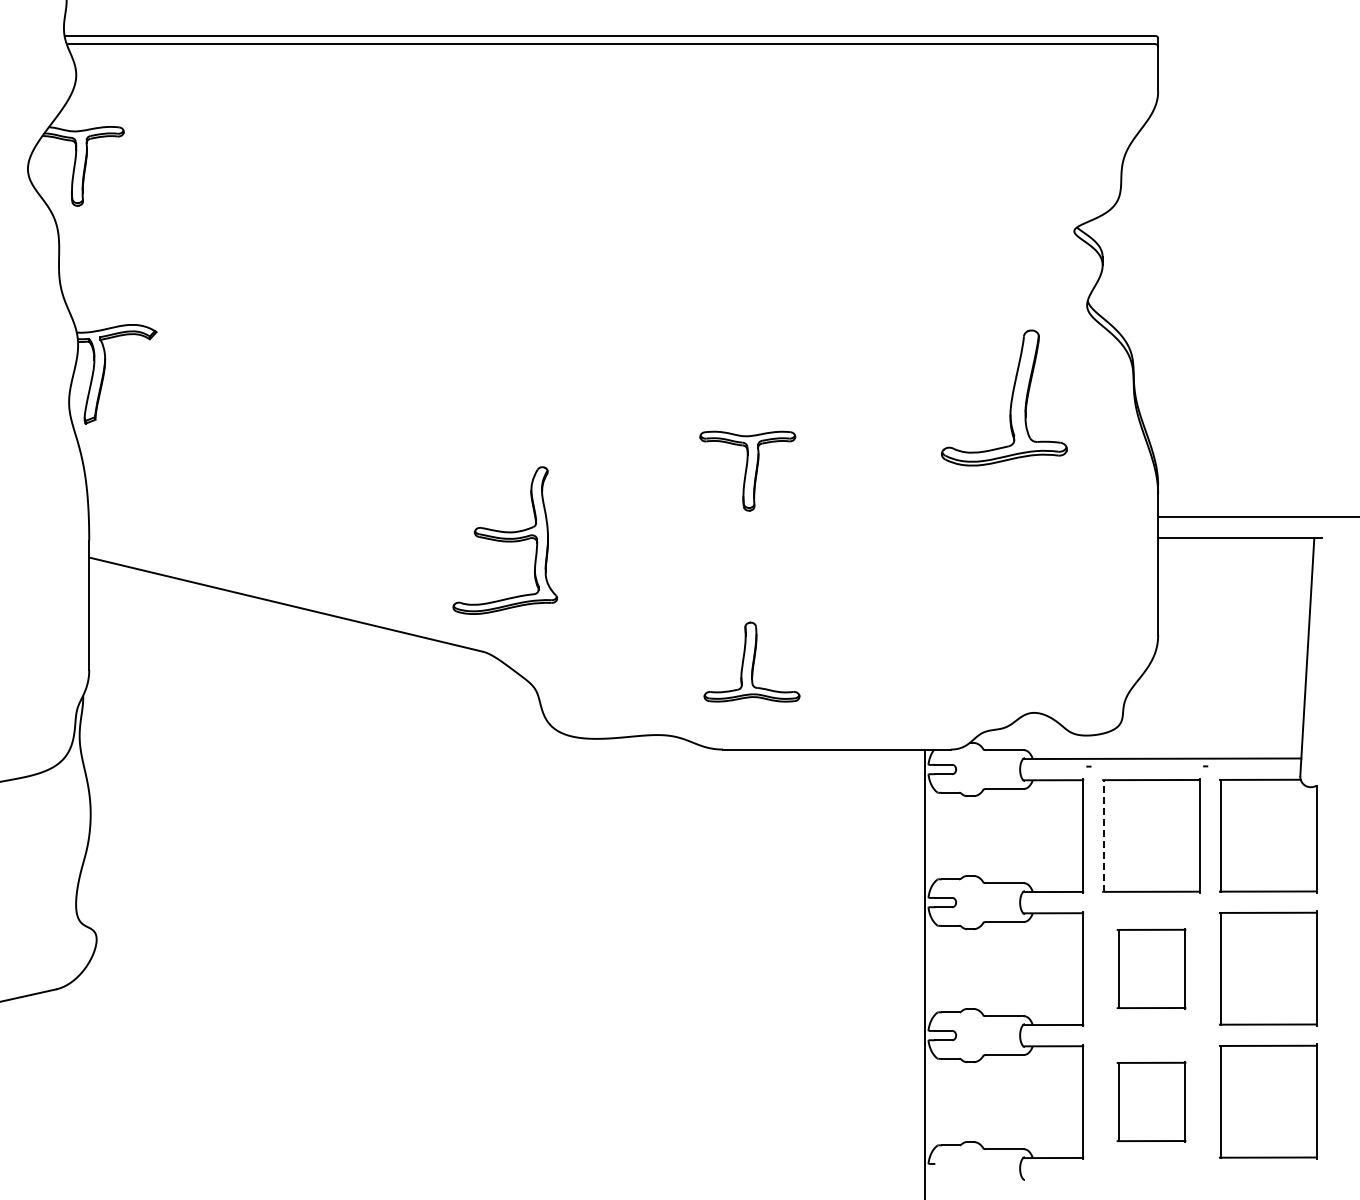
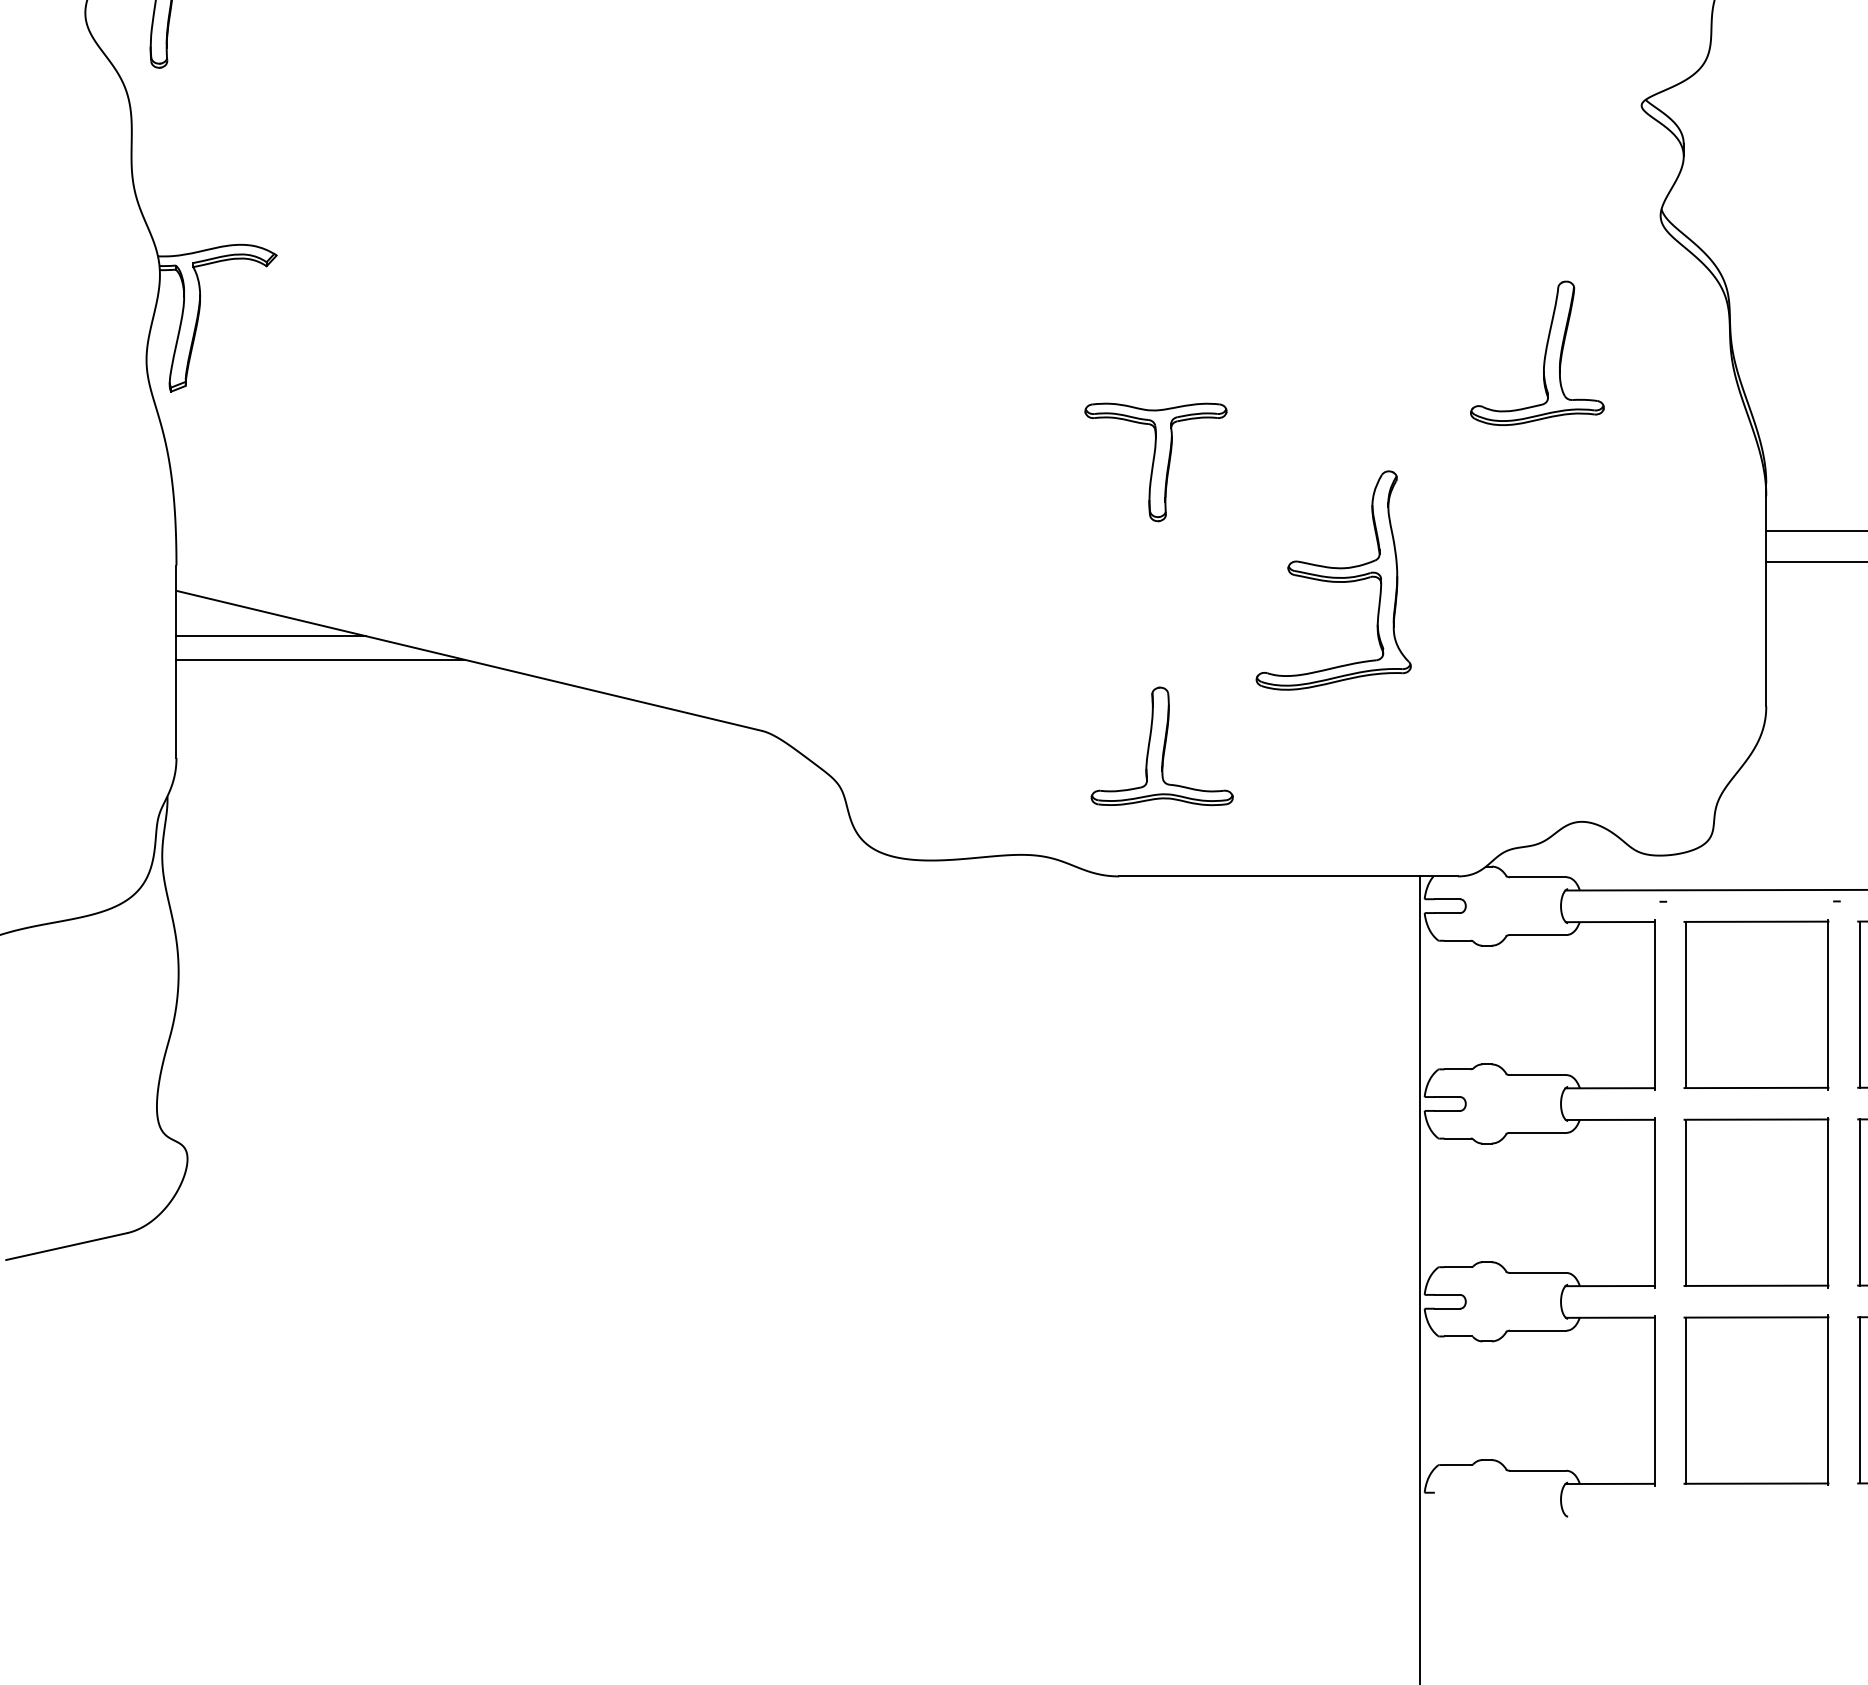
part: (1003, 397) -> (1536, 352), size x0.71
part: (505, 540) -> (1333, 580), moved
line: (152, 588) -> (270, 636), added
line: (186, 604) -> (321, 660), added
line: (1104, 836) -> (1686, 1005), dashed -> solid
part: (1151, 968) -> (1756, 1202), size x1.43
part: (1151, 1101) -> (1756, 1399), size x1.43

